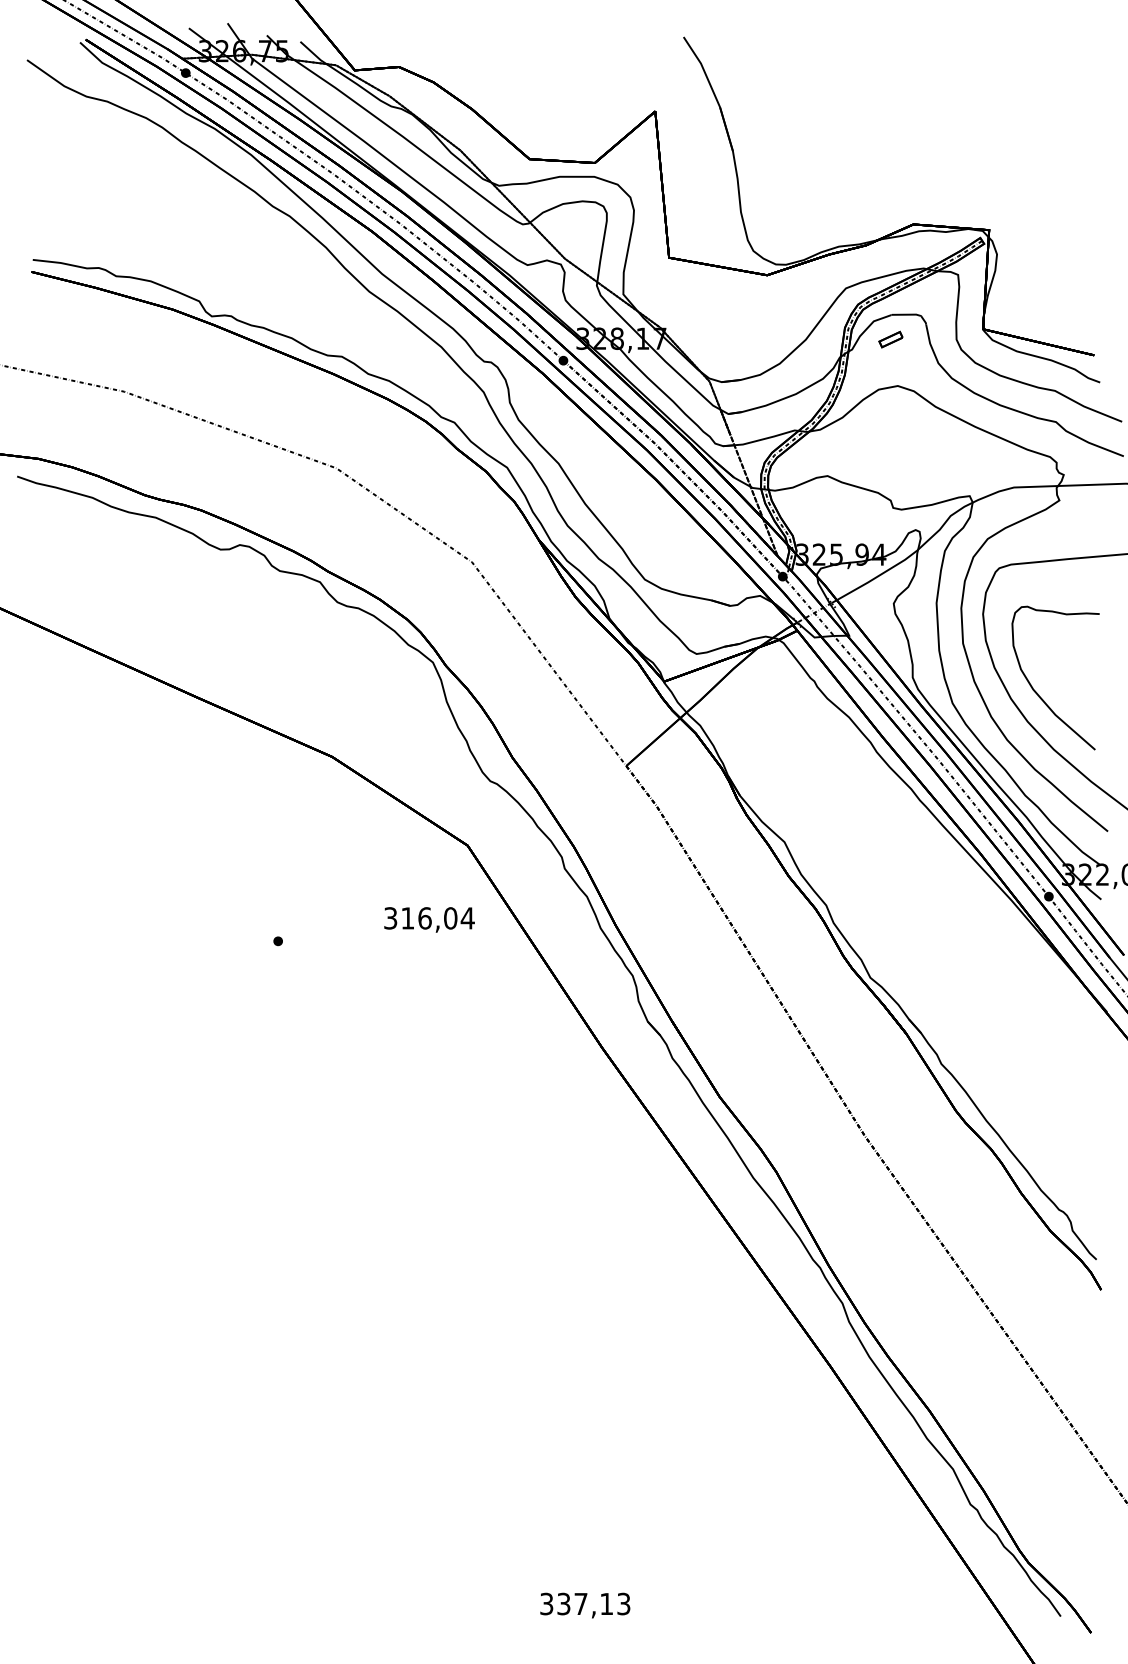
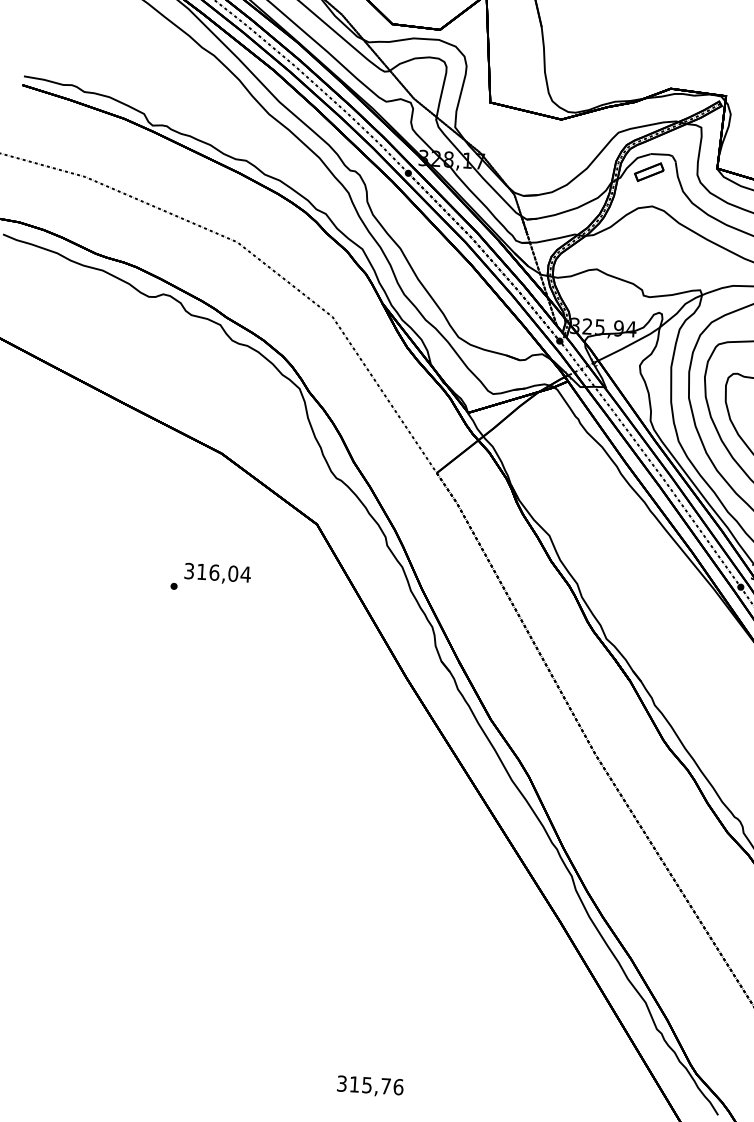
part: (890, 339) -> (648, 172), size x1.67
text: (429, 919) -> (217, 573), moved
text: (593, 1603) -> (376, 1085), 337,13 -> 315,76

